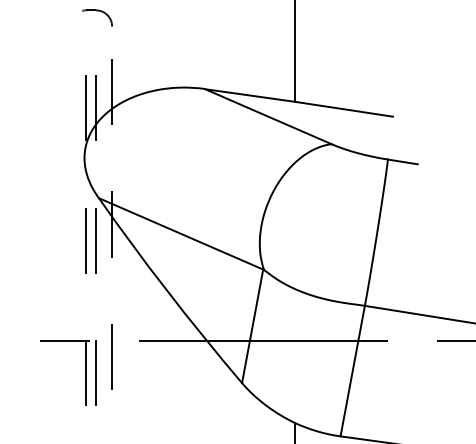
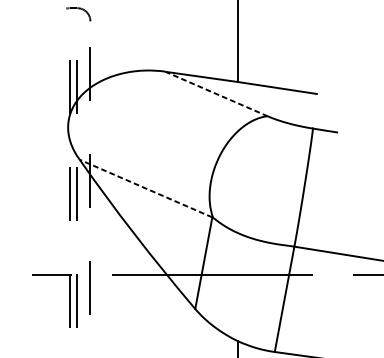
line: (268, 116) -> (216, 93), solid -> dashed
line: (181, 233) -> (146, 188), solid -> dashed

